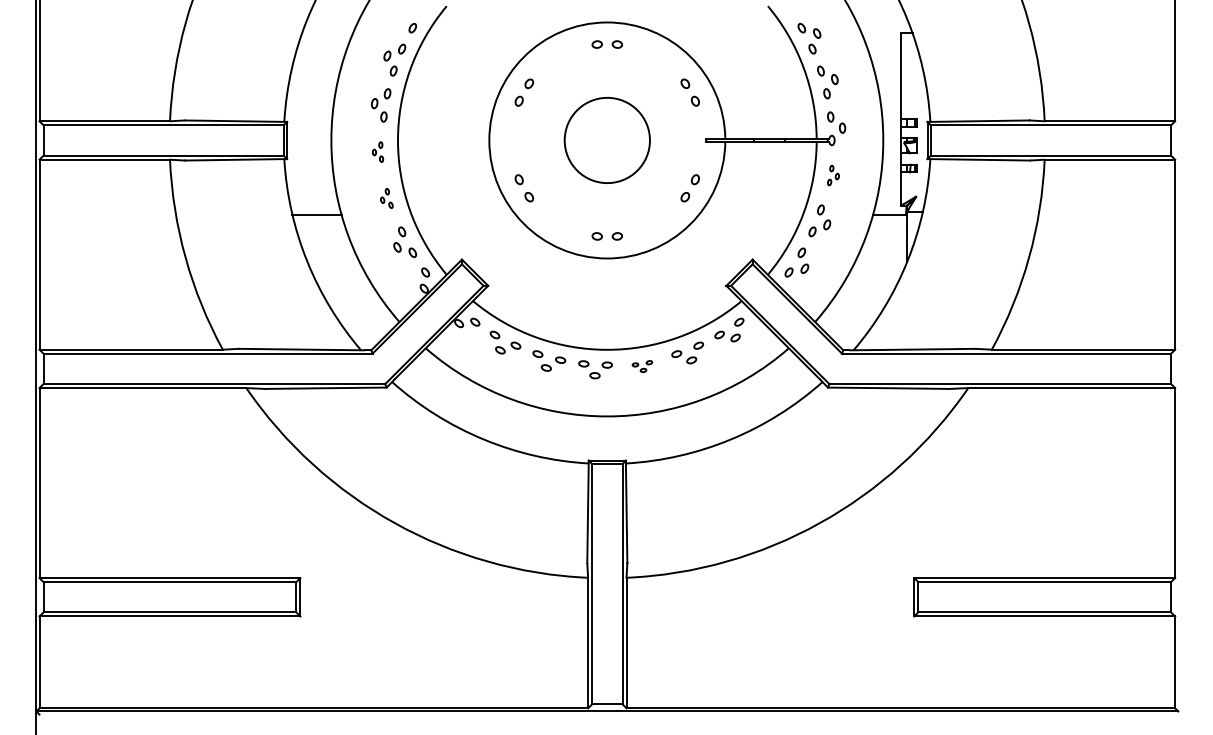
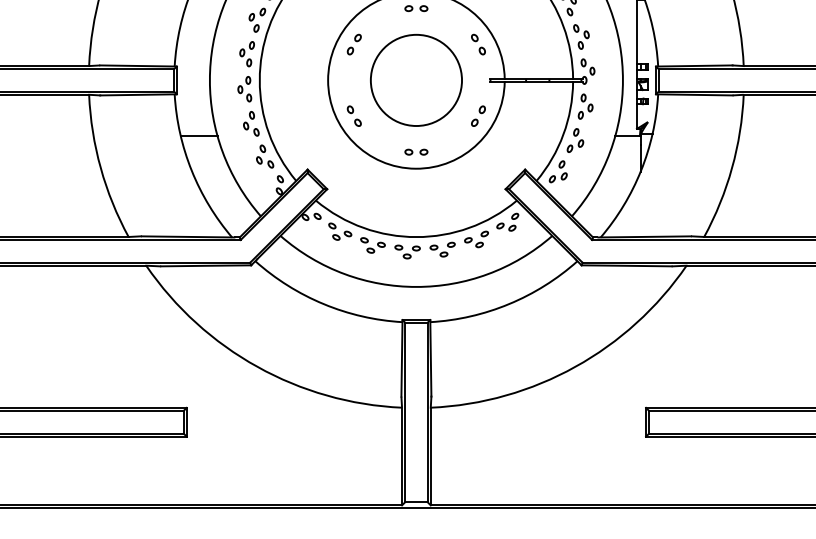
circle: (607, 140) -> (416, 80), size x1.43
part: (377, 151) -> (244, 88), size x1.67
part: (833, 175) -> (585, 106), size x1.67
part: (386, 198) -> (251, 123), size x1.67
part: (642, 366) -> (442, 249), size x1.67

